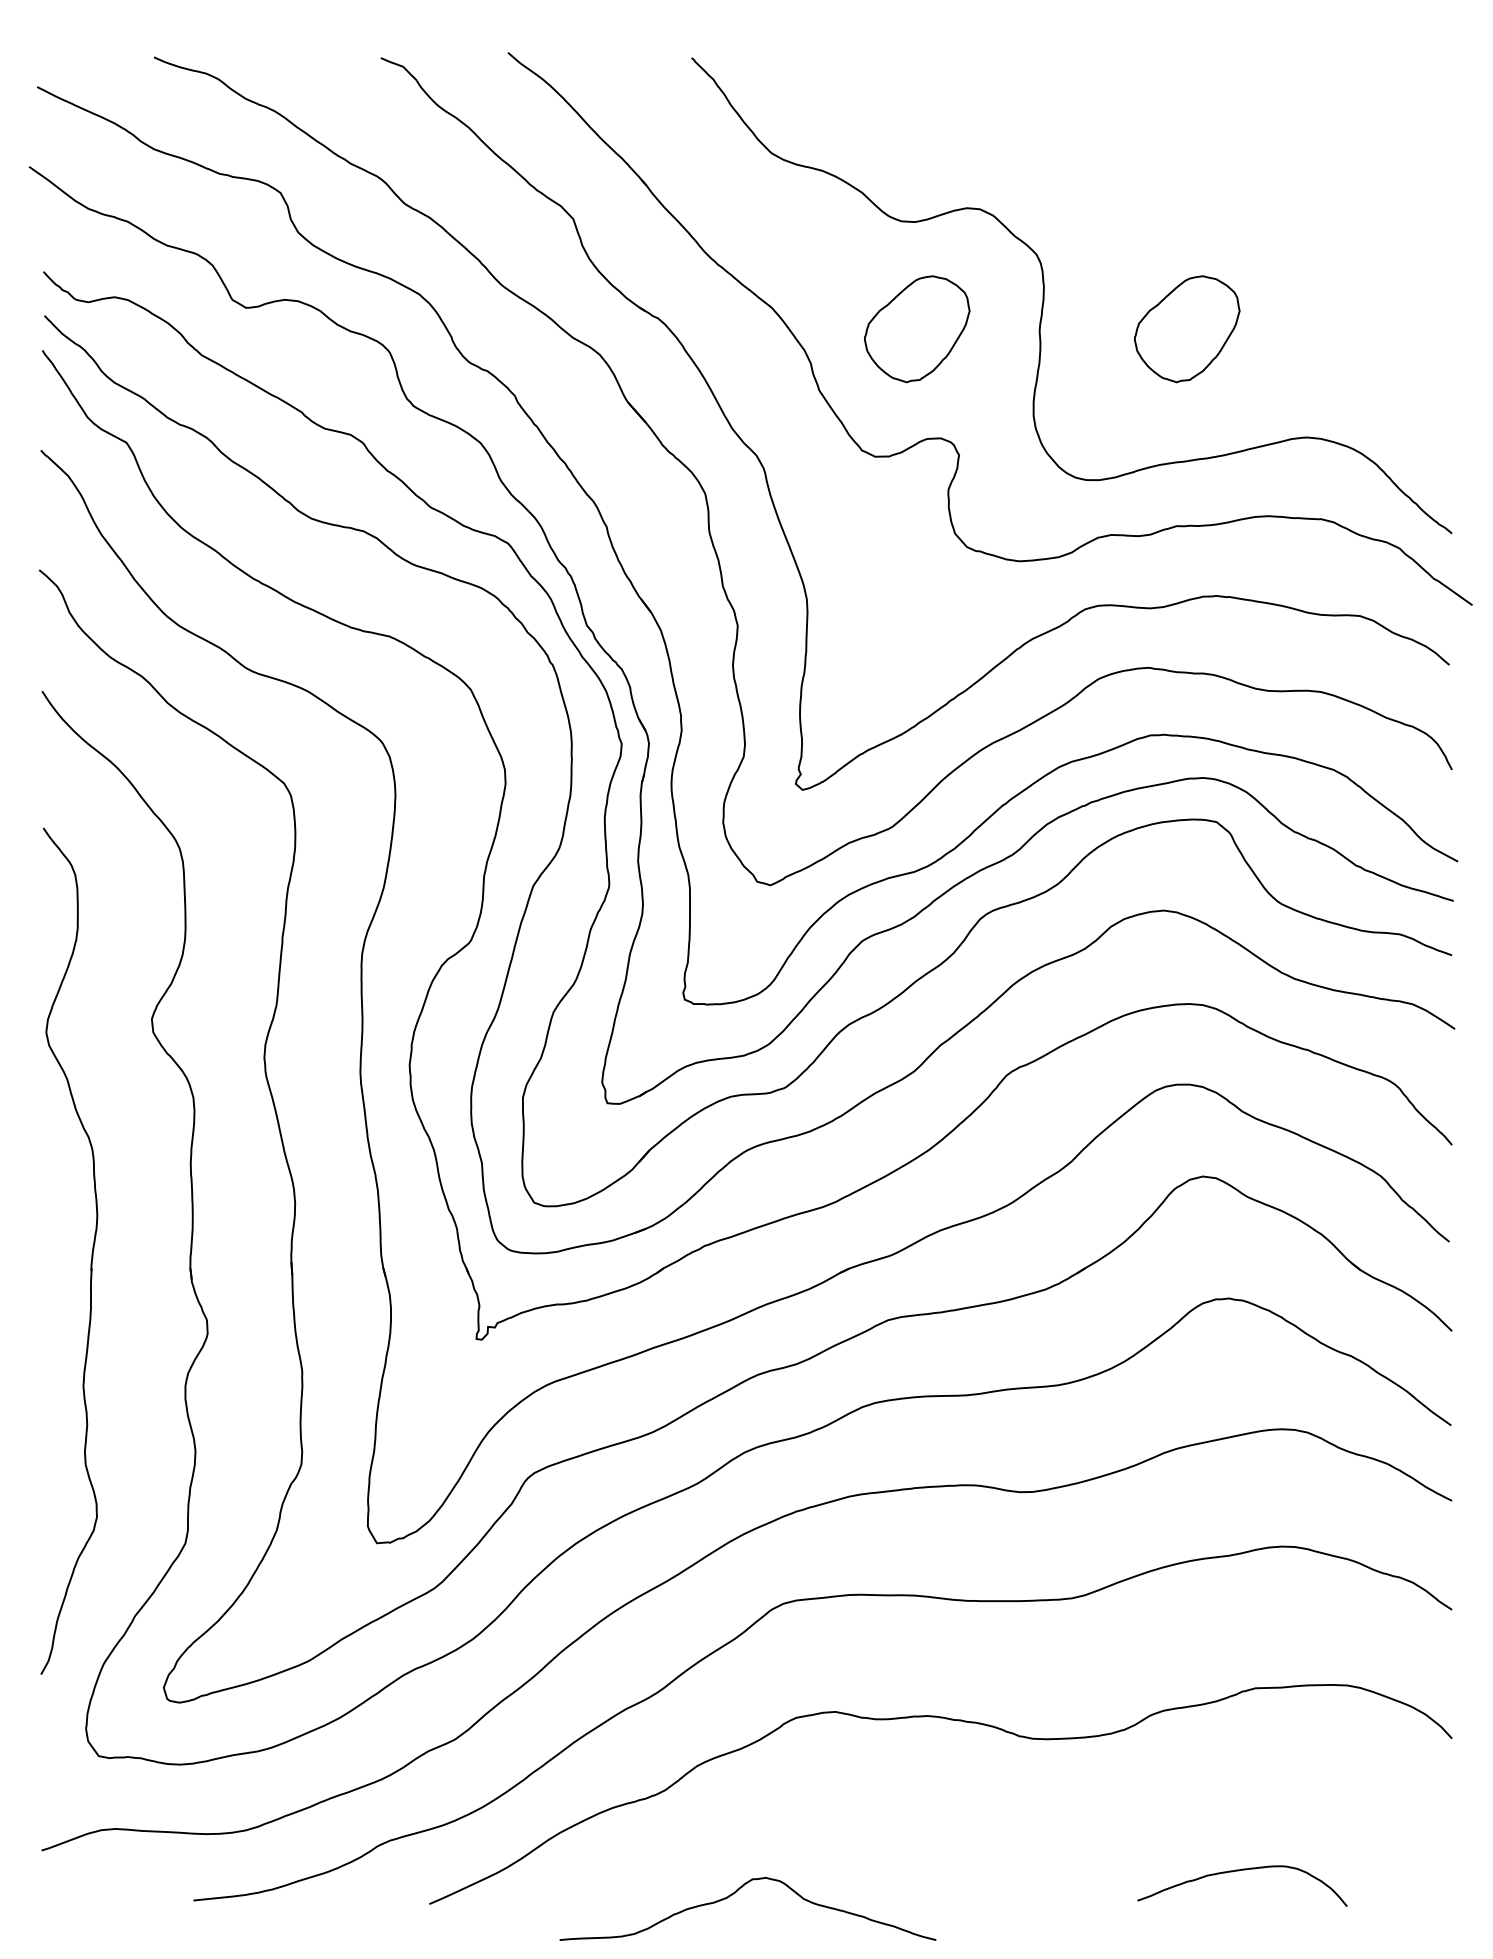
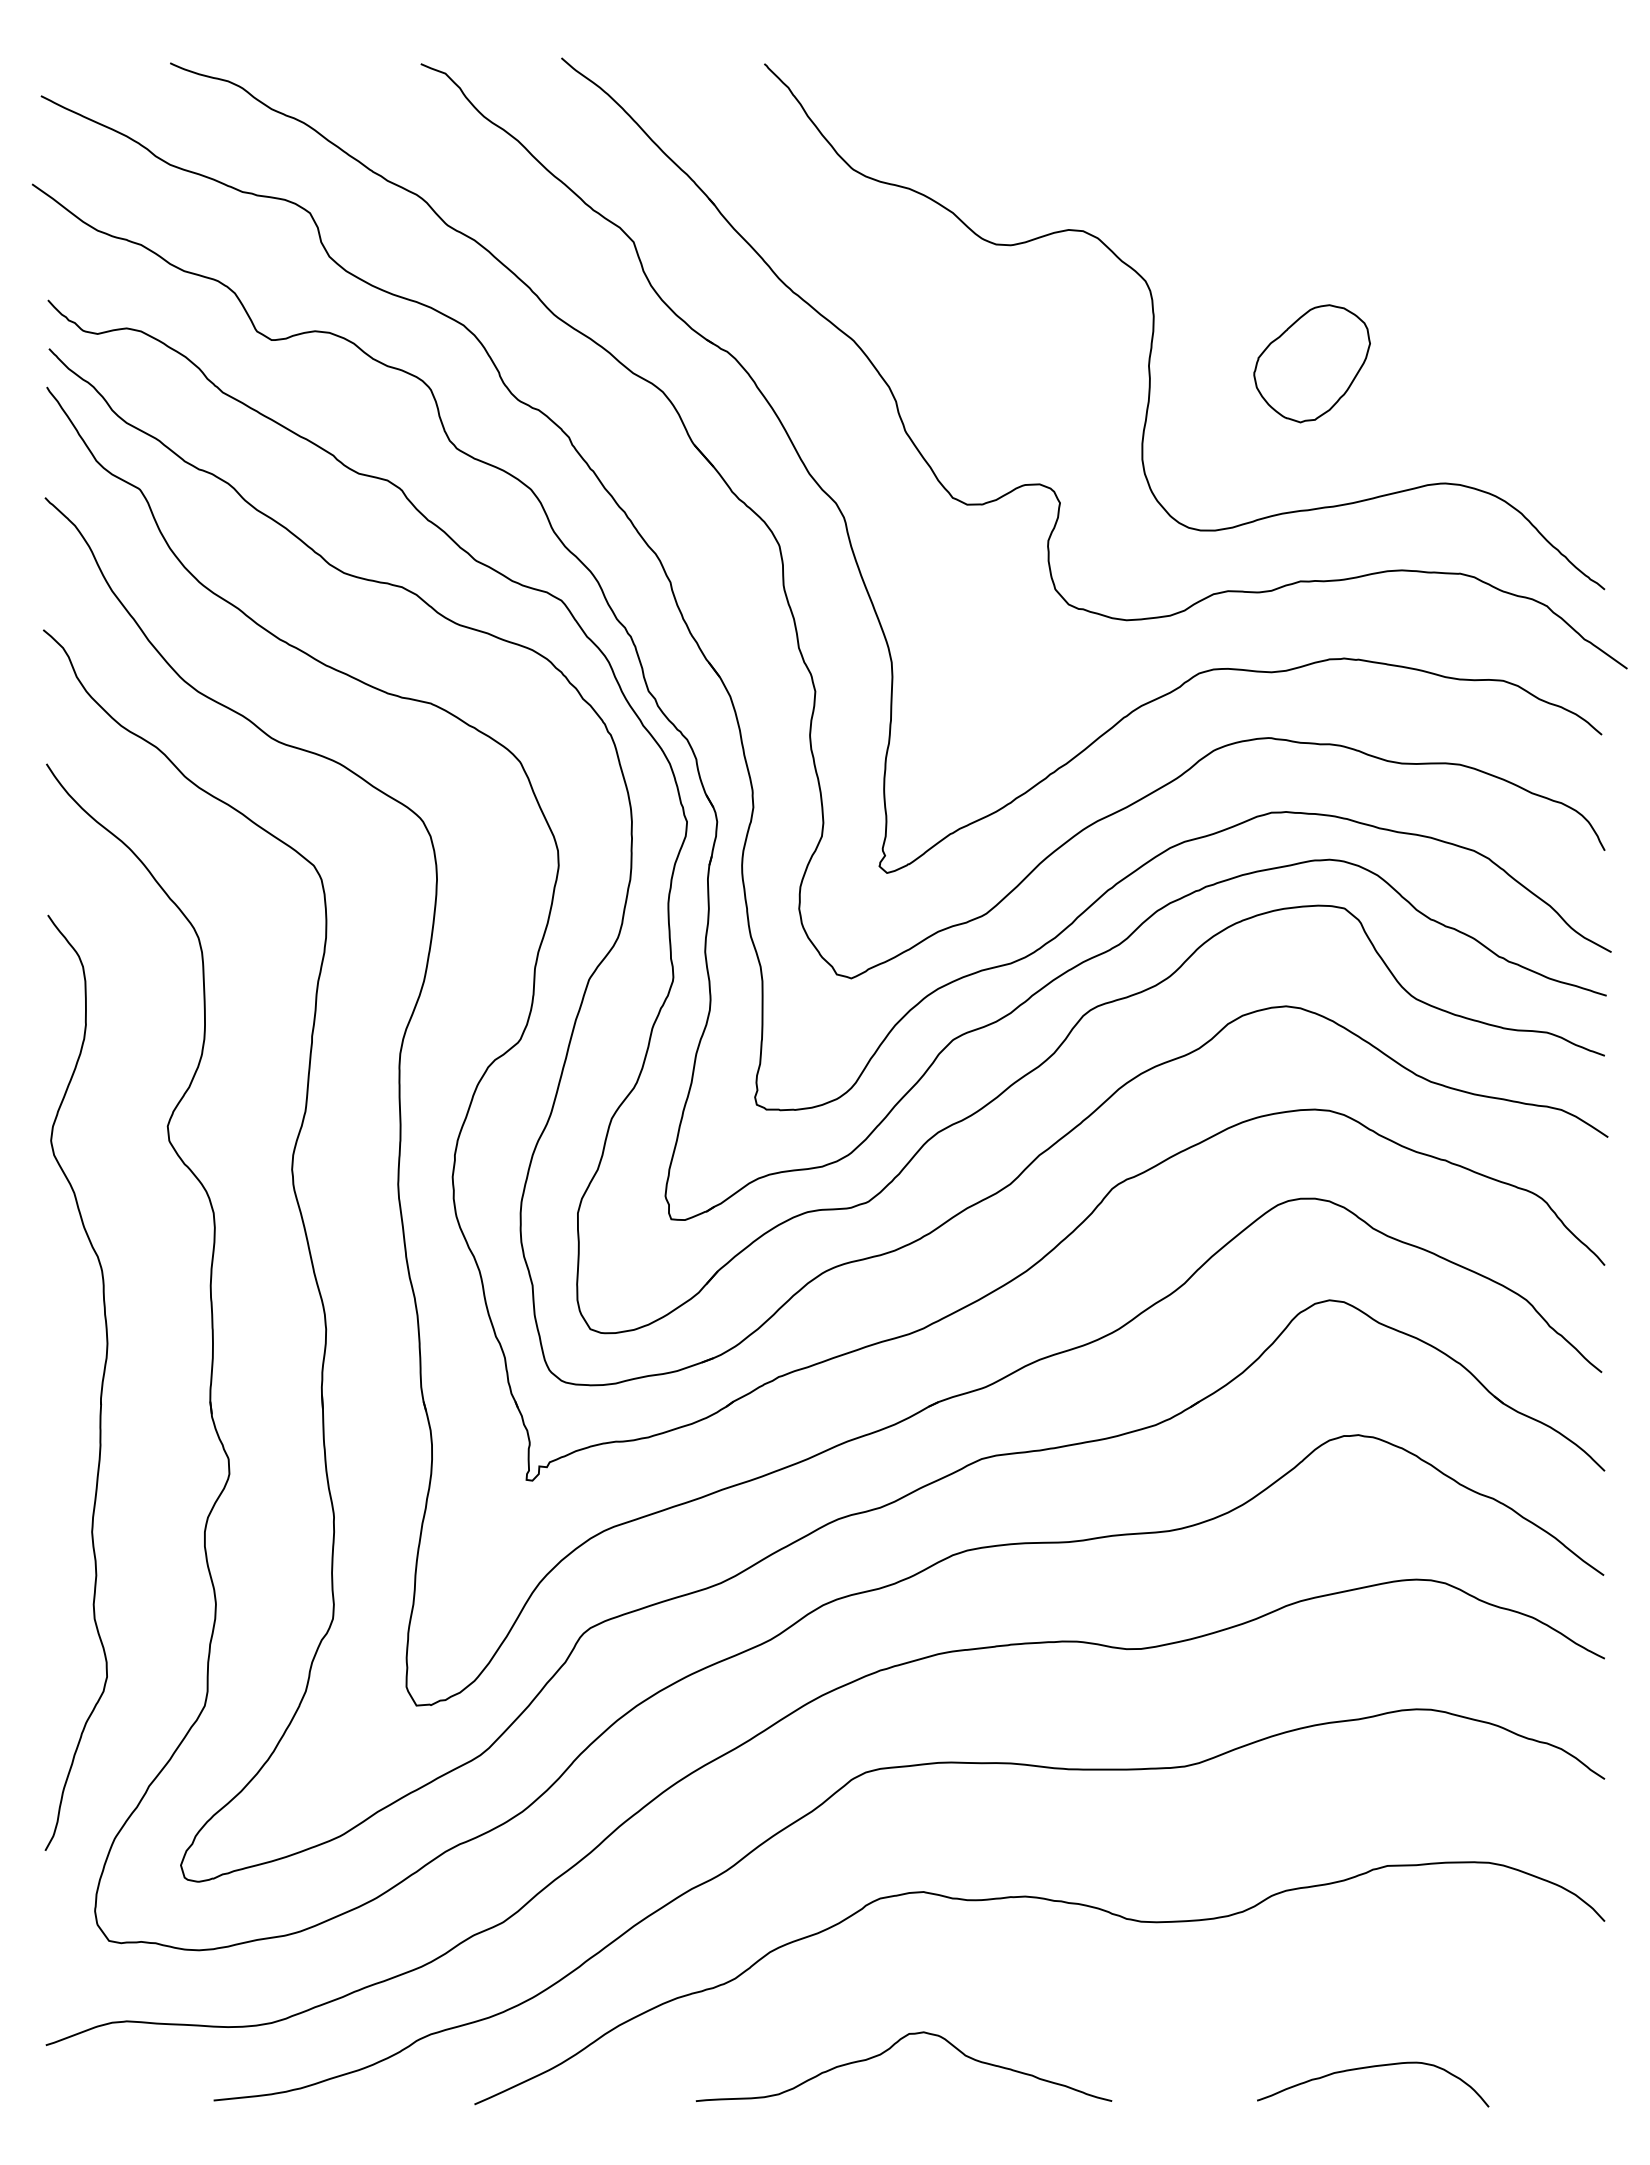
part: (917, 329) -> (1014, 364), removed
curve: (735, 1893) -> (890, 2049), moved

